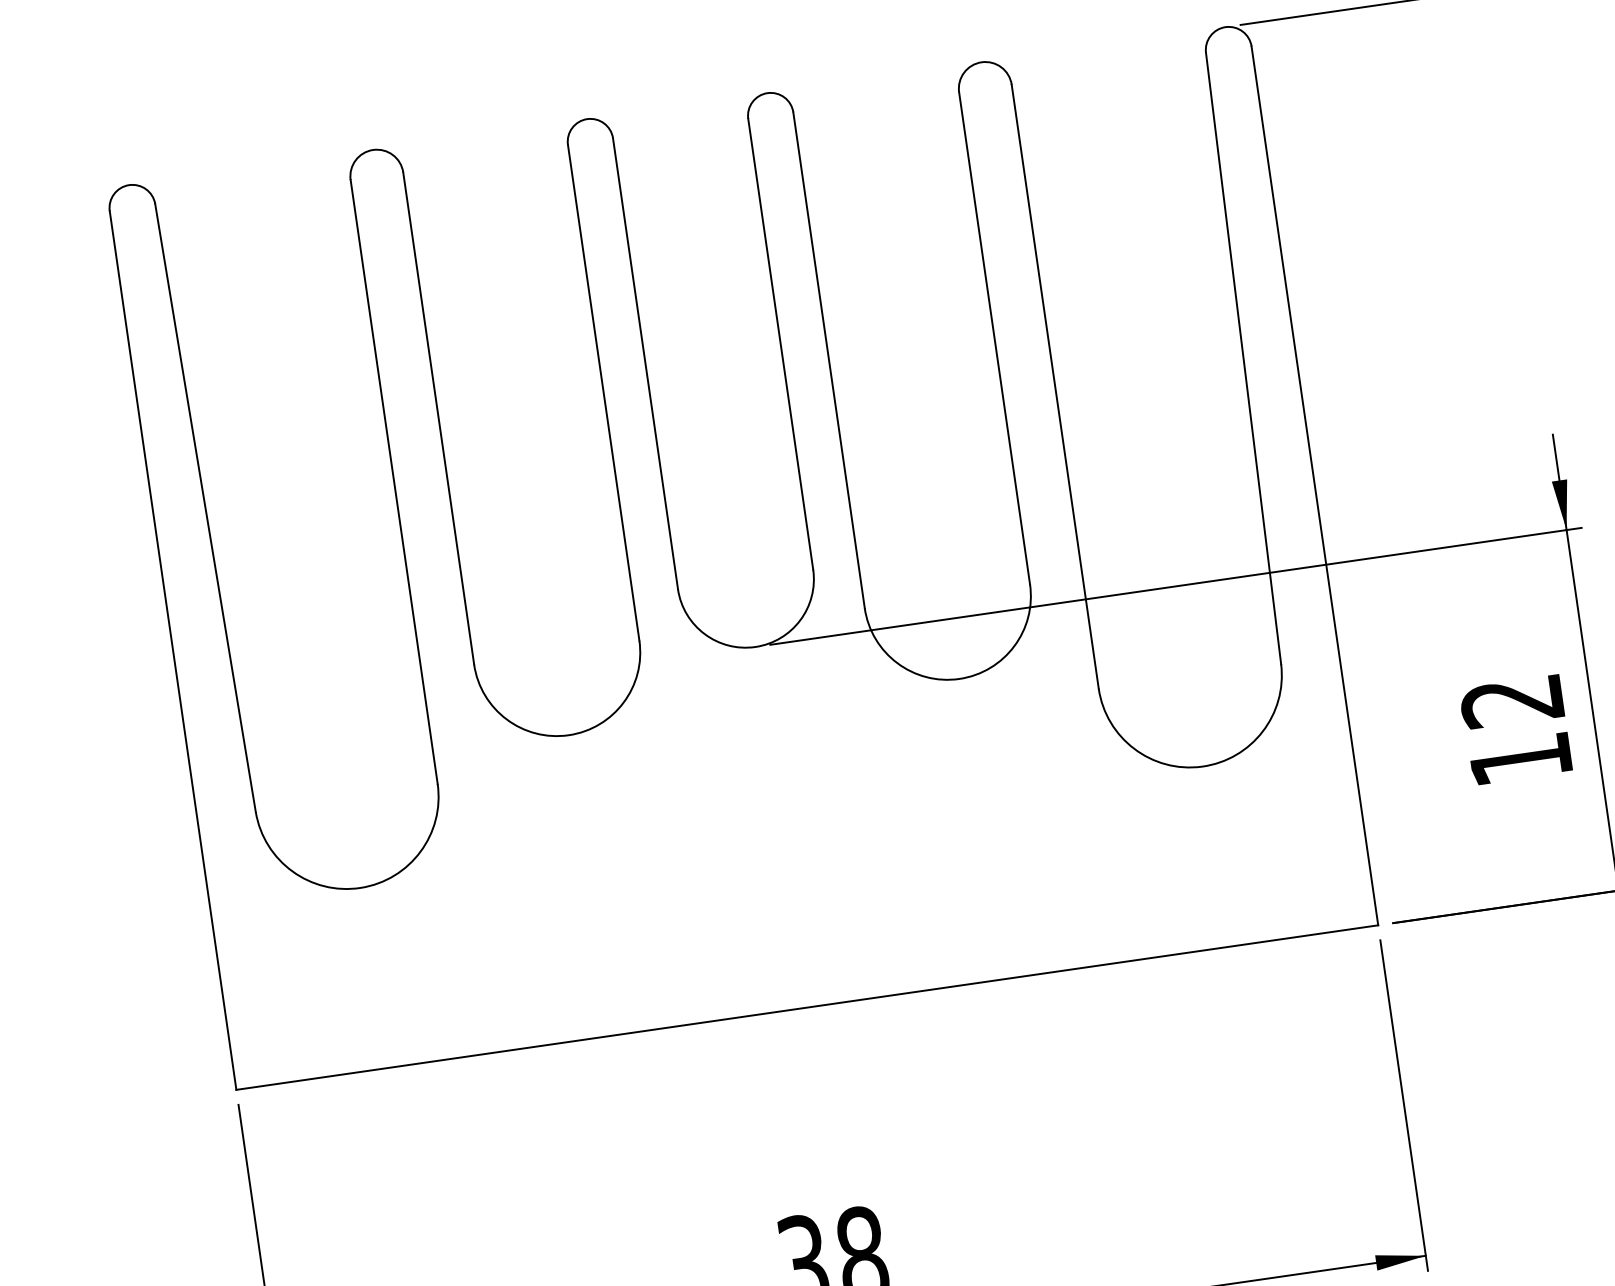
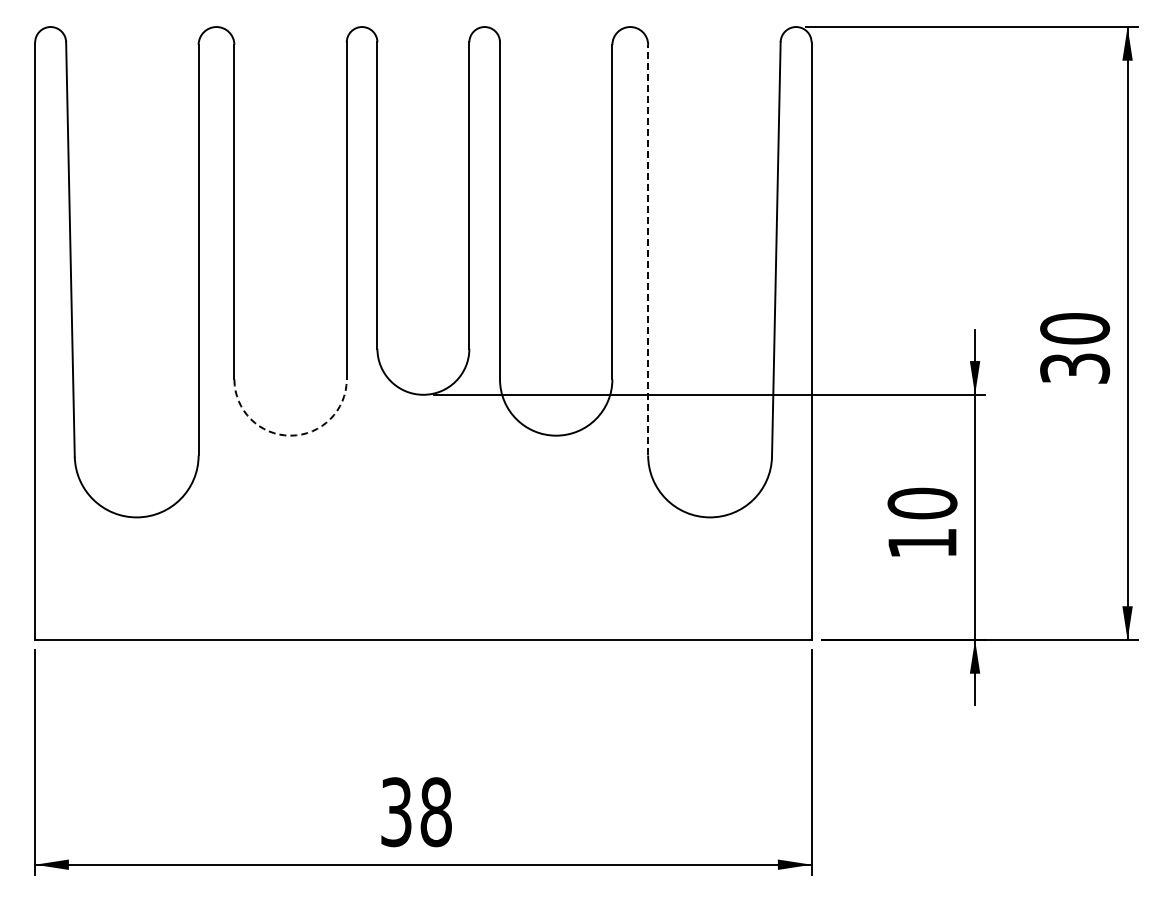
line: (1055, 385) -> (648, 249), solid -> dashed
text: (1512, 701) -> (922, 503), 12 -> 10
arc: (568, 735) -> (290, 435), solid -> dashed

